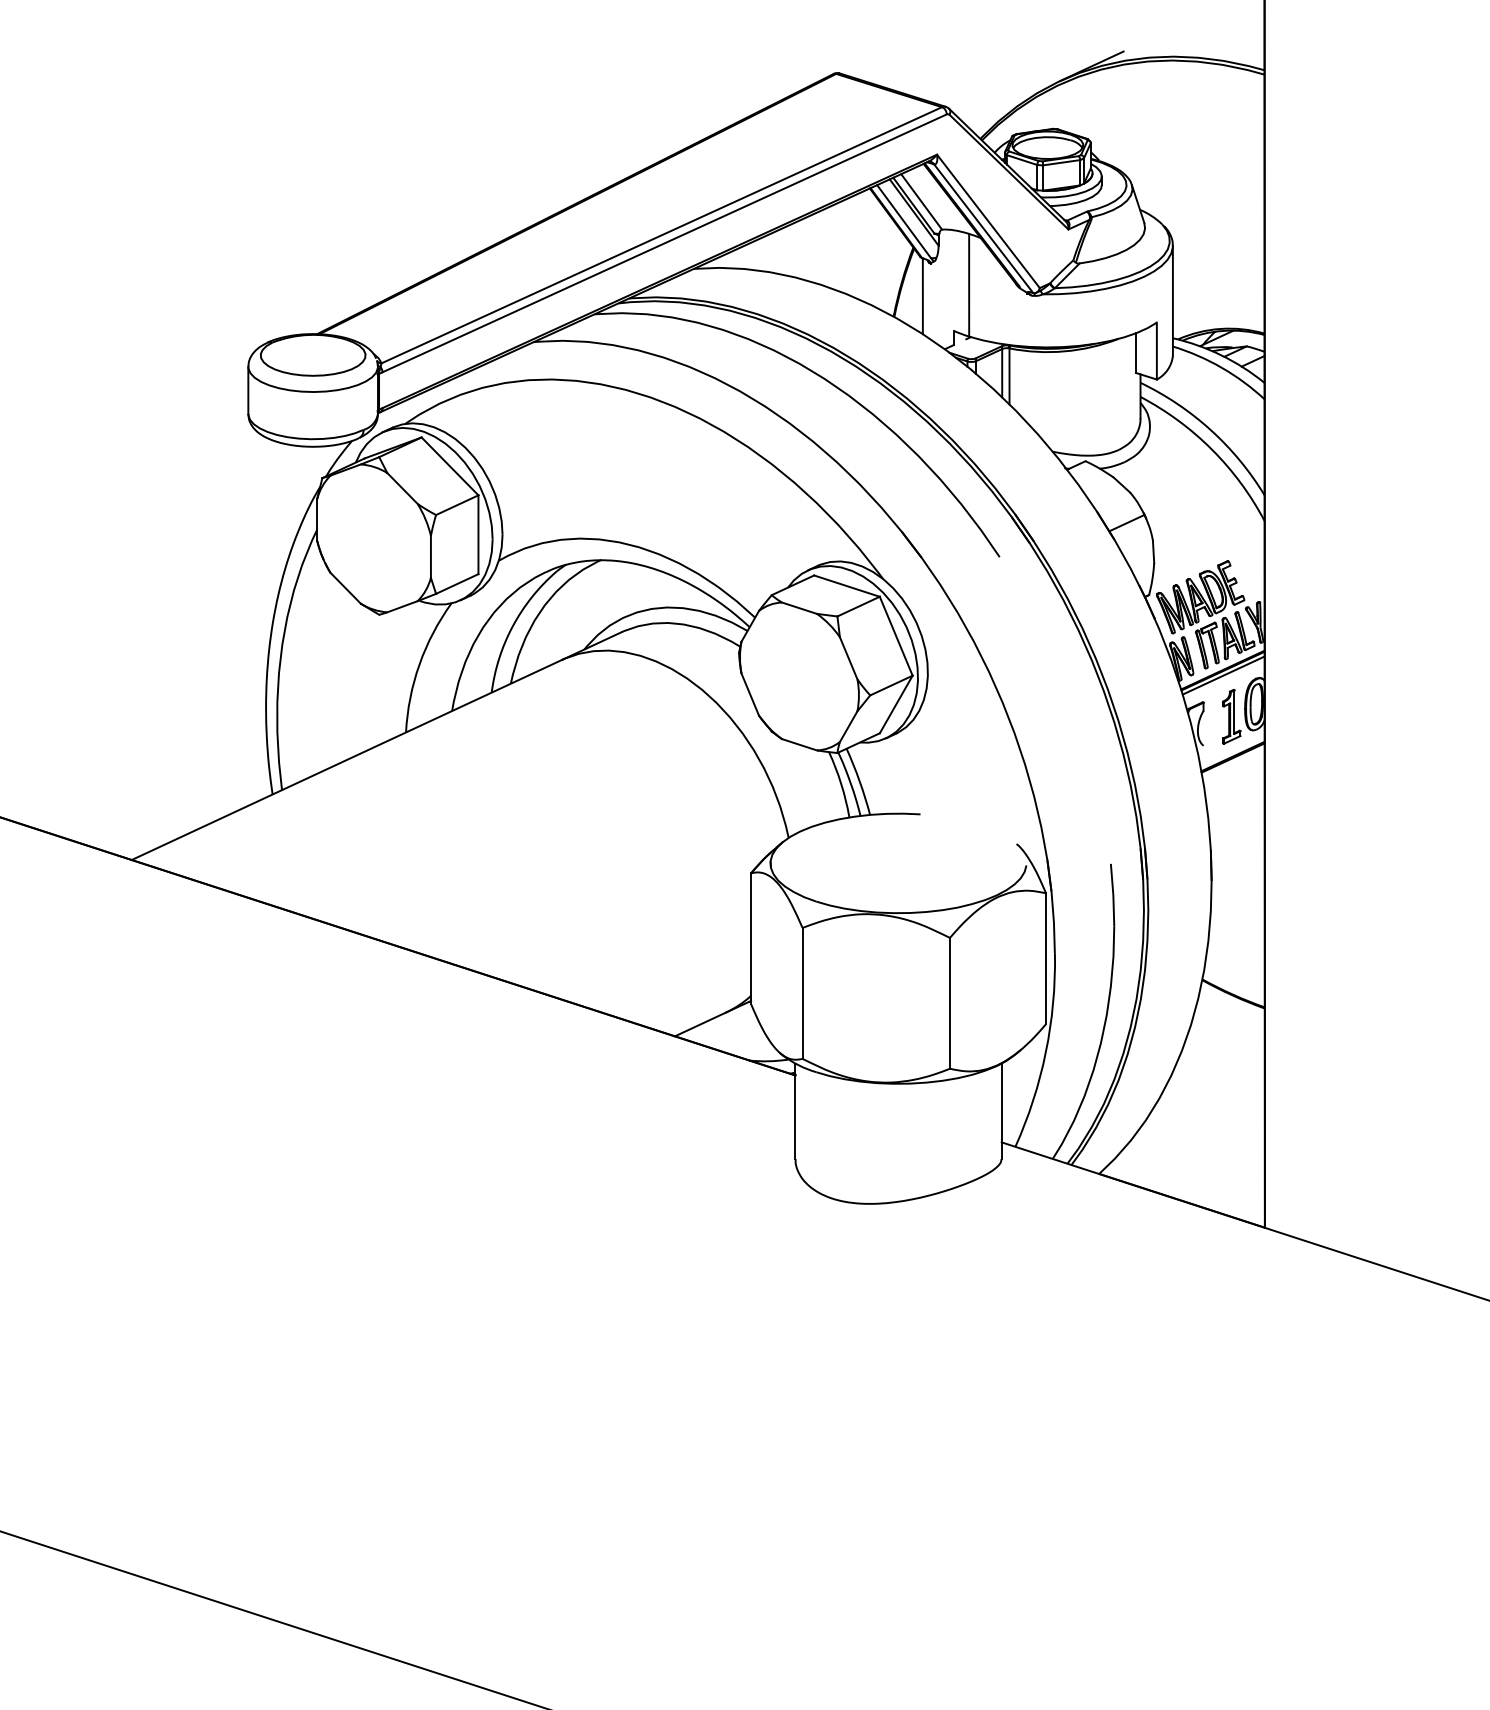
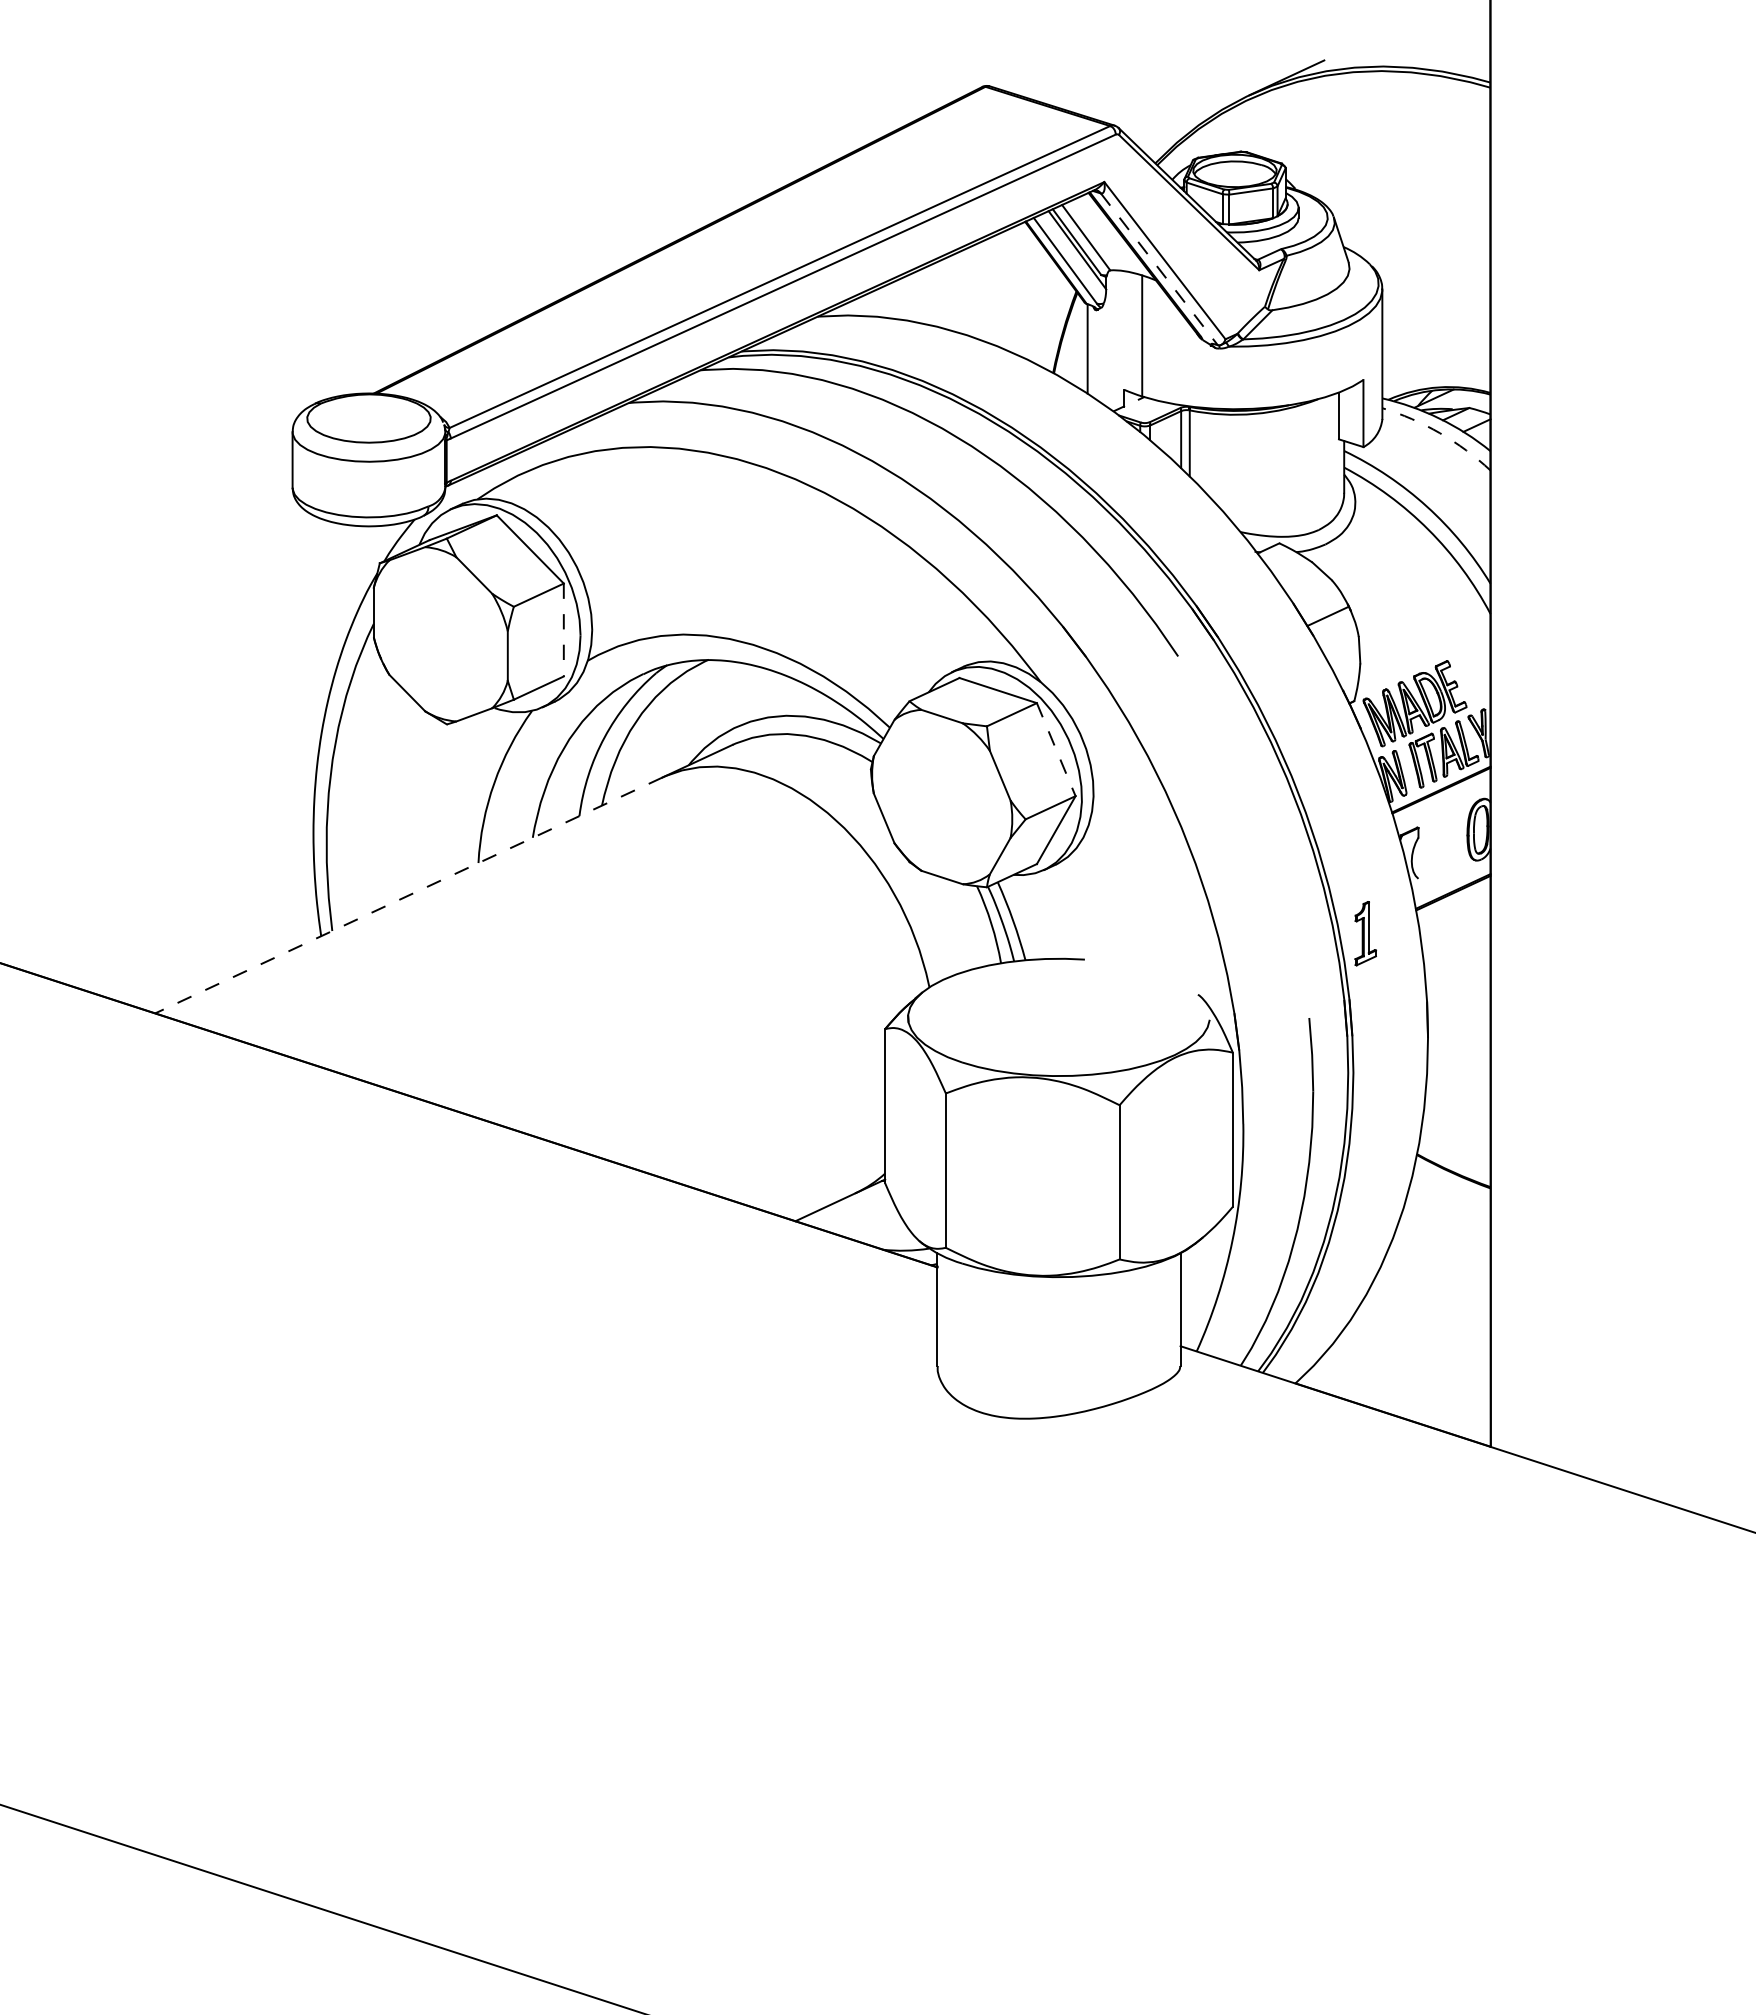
line: (983, 228) -> (1159, 269), solid -> dashed
arc: (1221, 368) -> (1439, 433), solid -> dashed
line: (478, 535) -> (563, 630), solid -> dashed
line: (896, 636) -> (1056, 750), solid -> dashed
line: (1223, 675) -> (1442, 795), removed
part: (1231, 716) -> (1365, 933), moved
line: (346, 759) -> (408, 895), solid -> dashed

